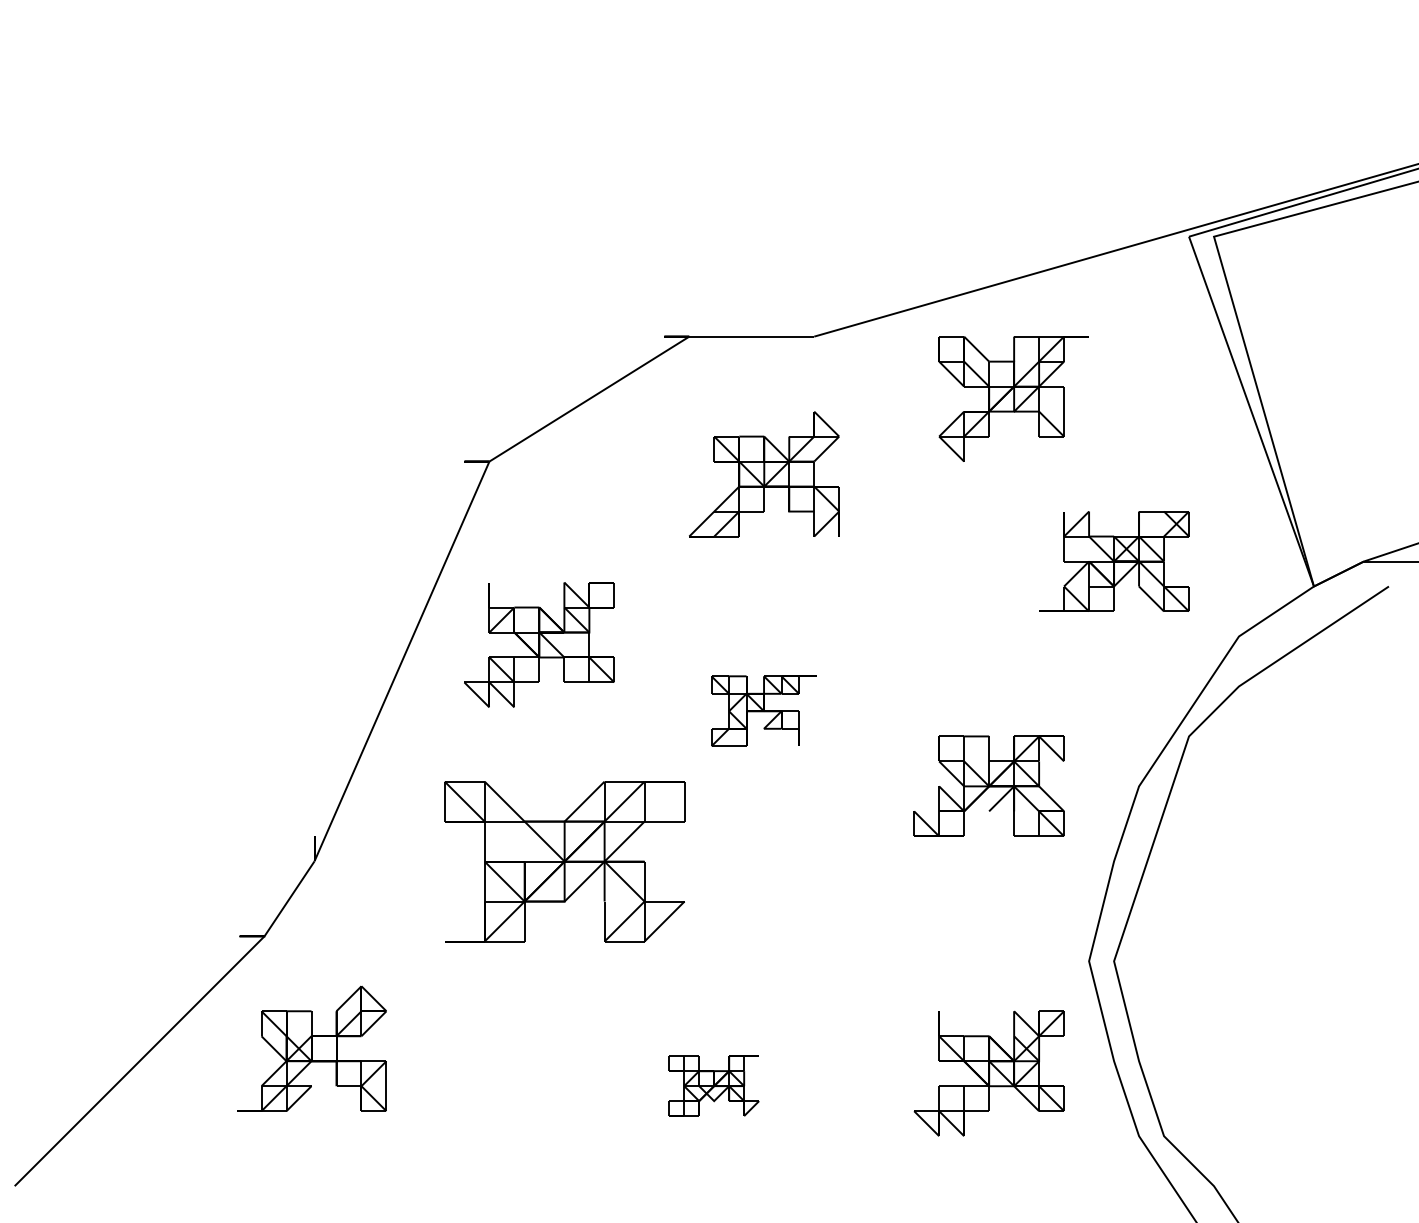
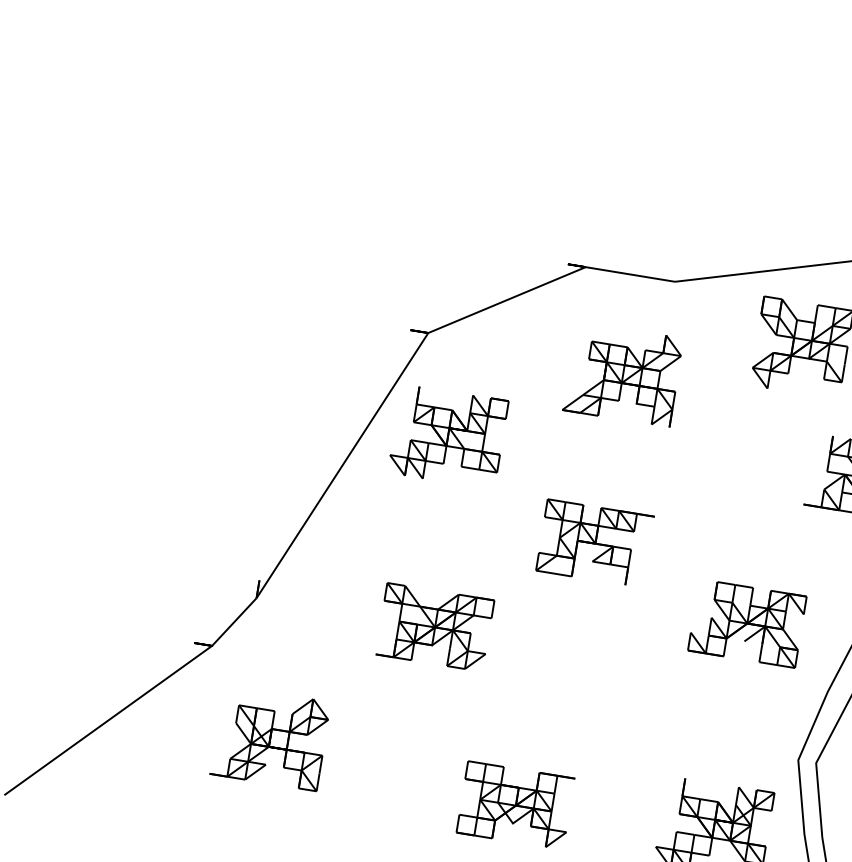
part: (539, 644) -> (448, 436), moved
part: (763, 710) -> (595, 542), size x1.43
part: (563, 860) -> (434, 626), size x0.62
part: (311, 1048) -> (270, 737), moved
part: (713, 1085) -> (515, 805), size x1.67

